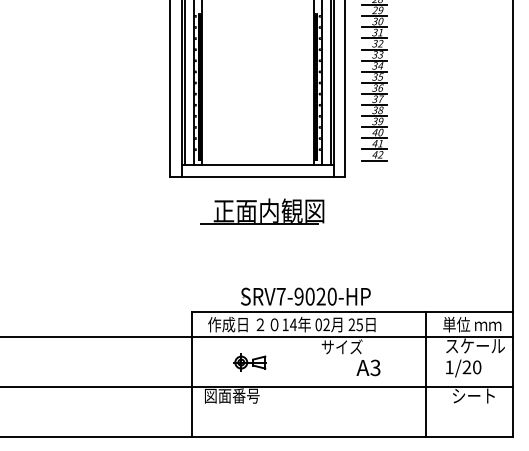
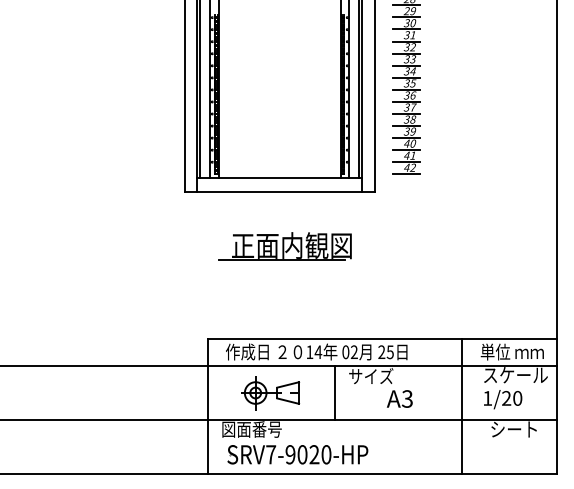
part: (262, 211) -> (284, 246), moved
part: (305, 296) -> (297, 454), moved
line: (309, 361) -> (335, 392), added
part: (249, 362) -> (270, 393), size x1.67

